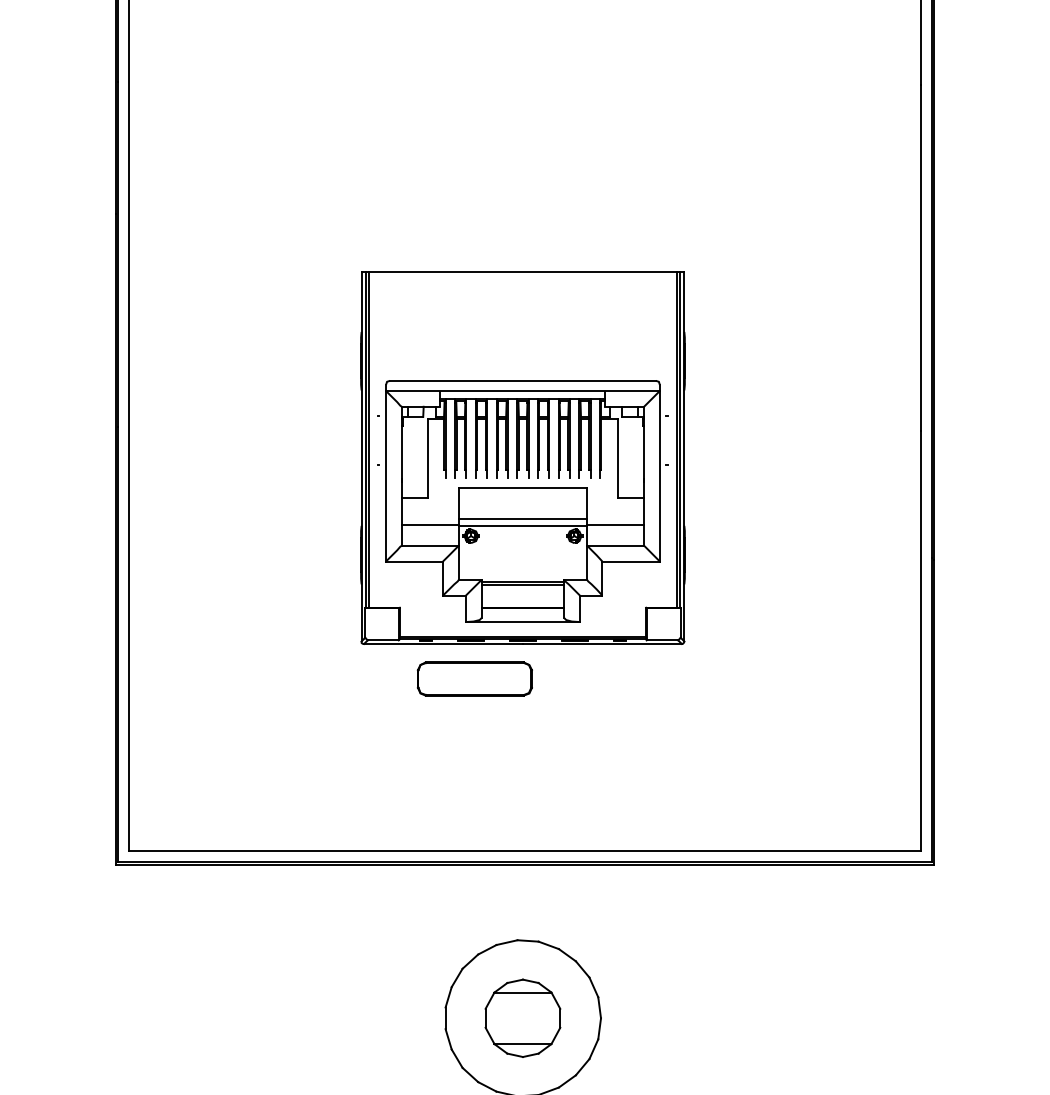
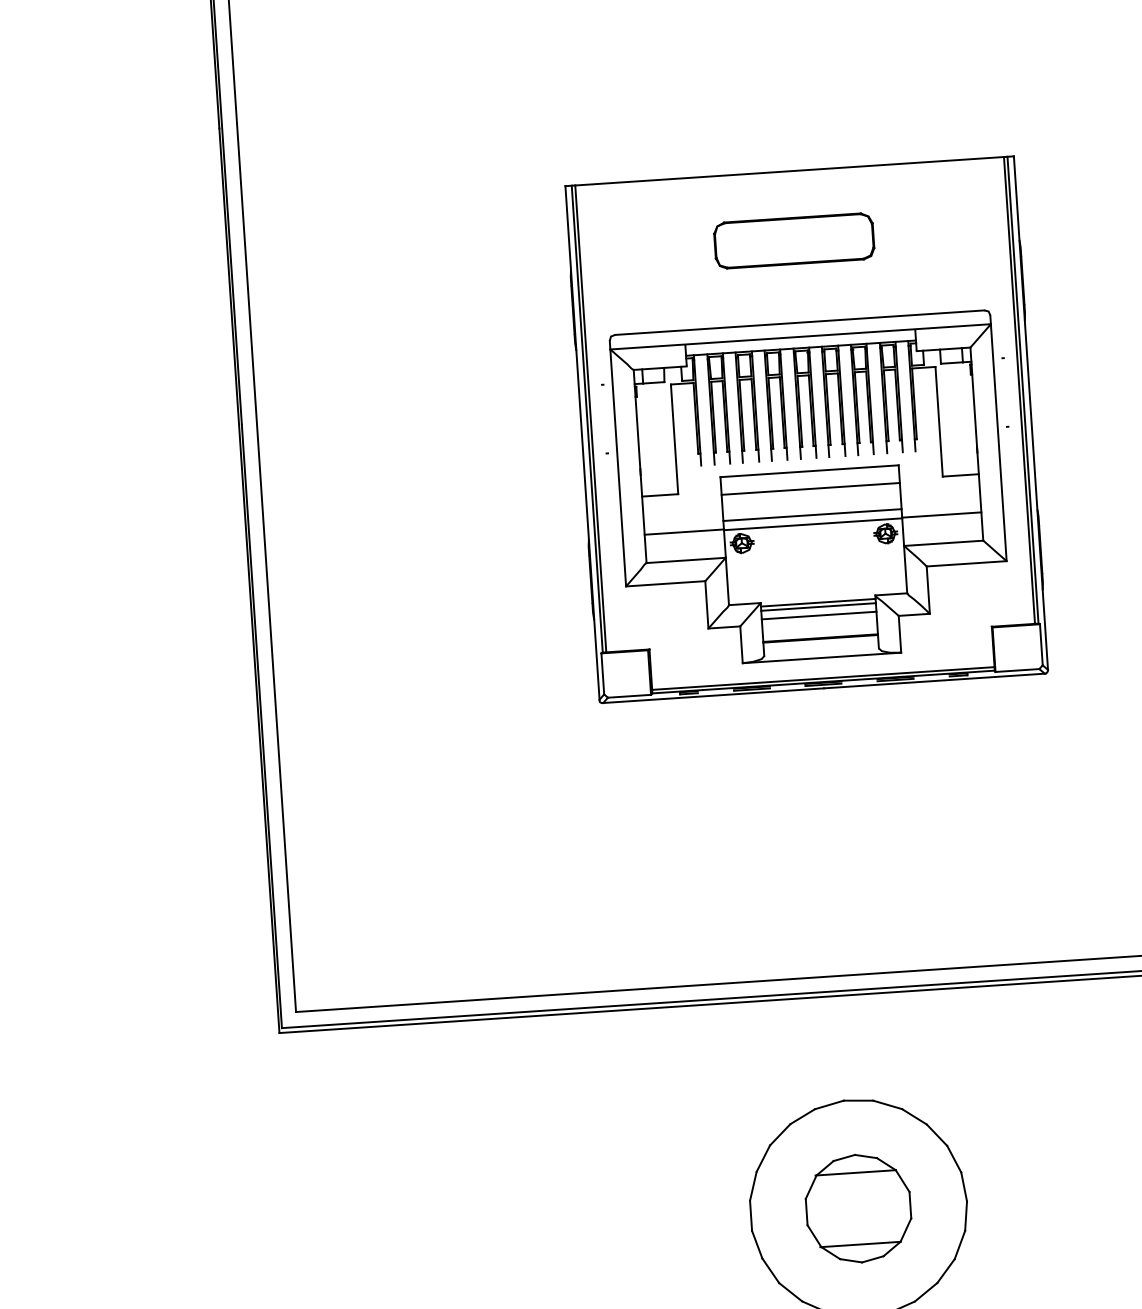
line: (522, 500) -> (810, 489), added
line: (522, 591) -> (818, 615), added
part: (474, 678) -> (793, 240), moved

